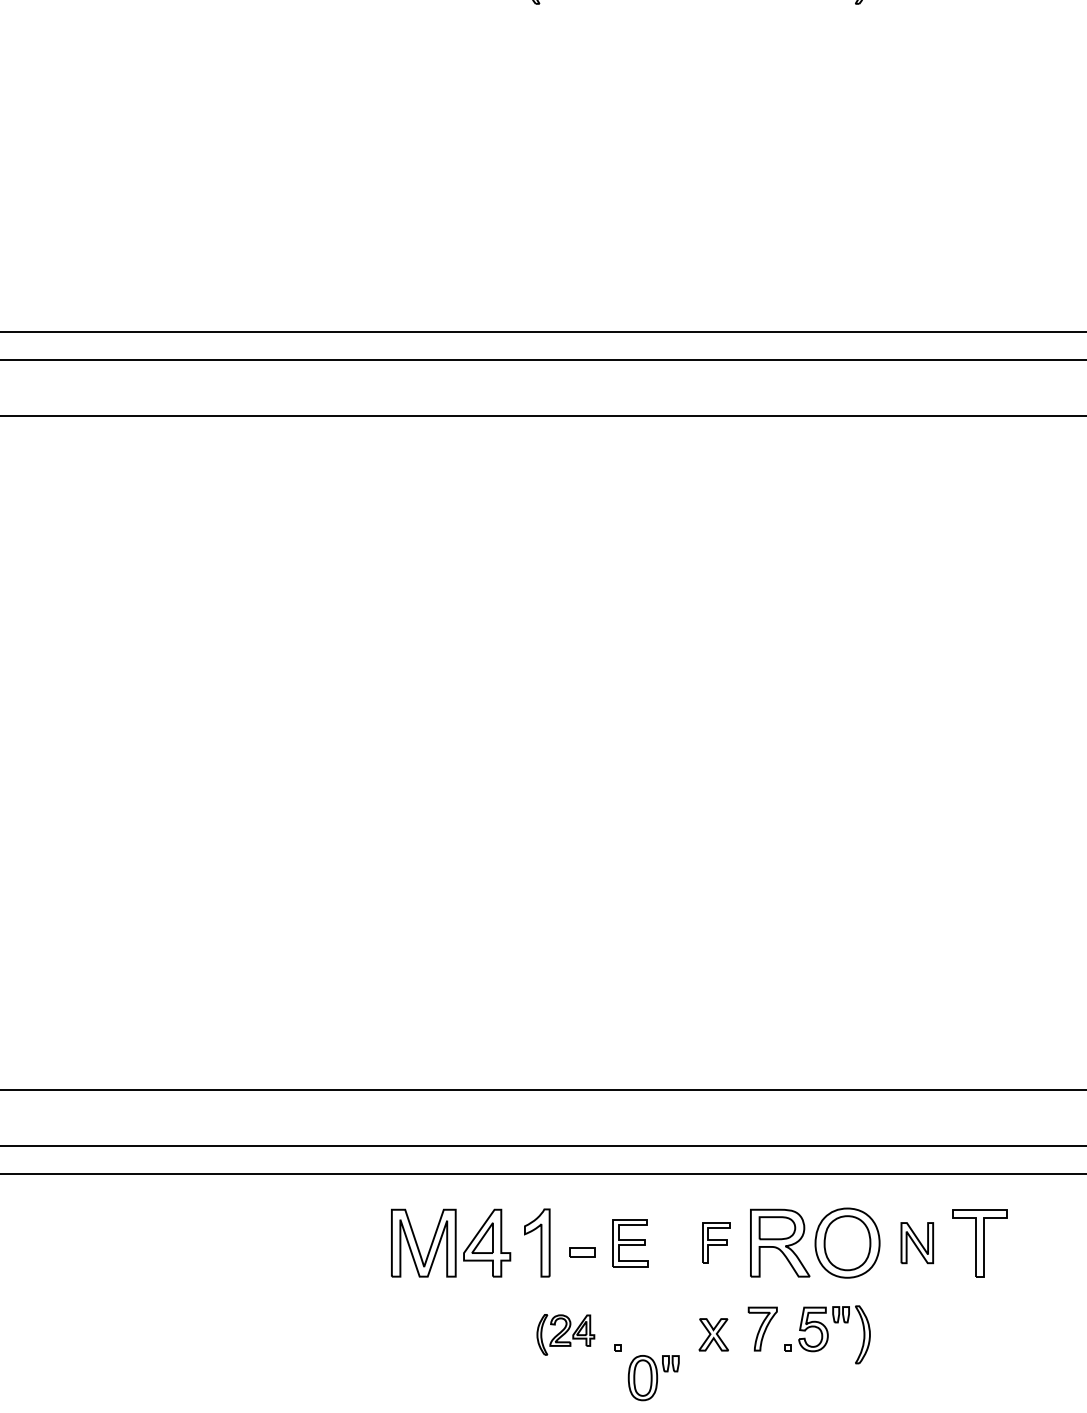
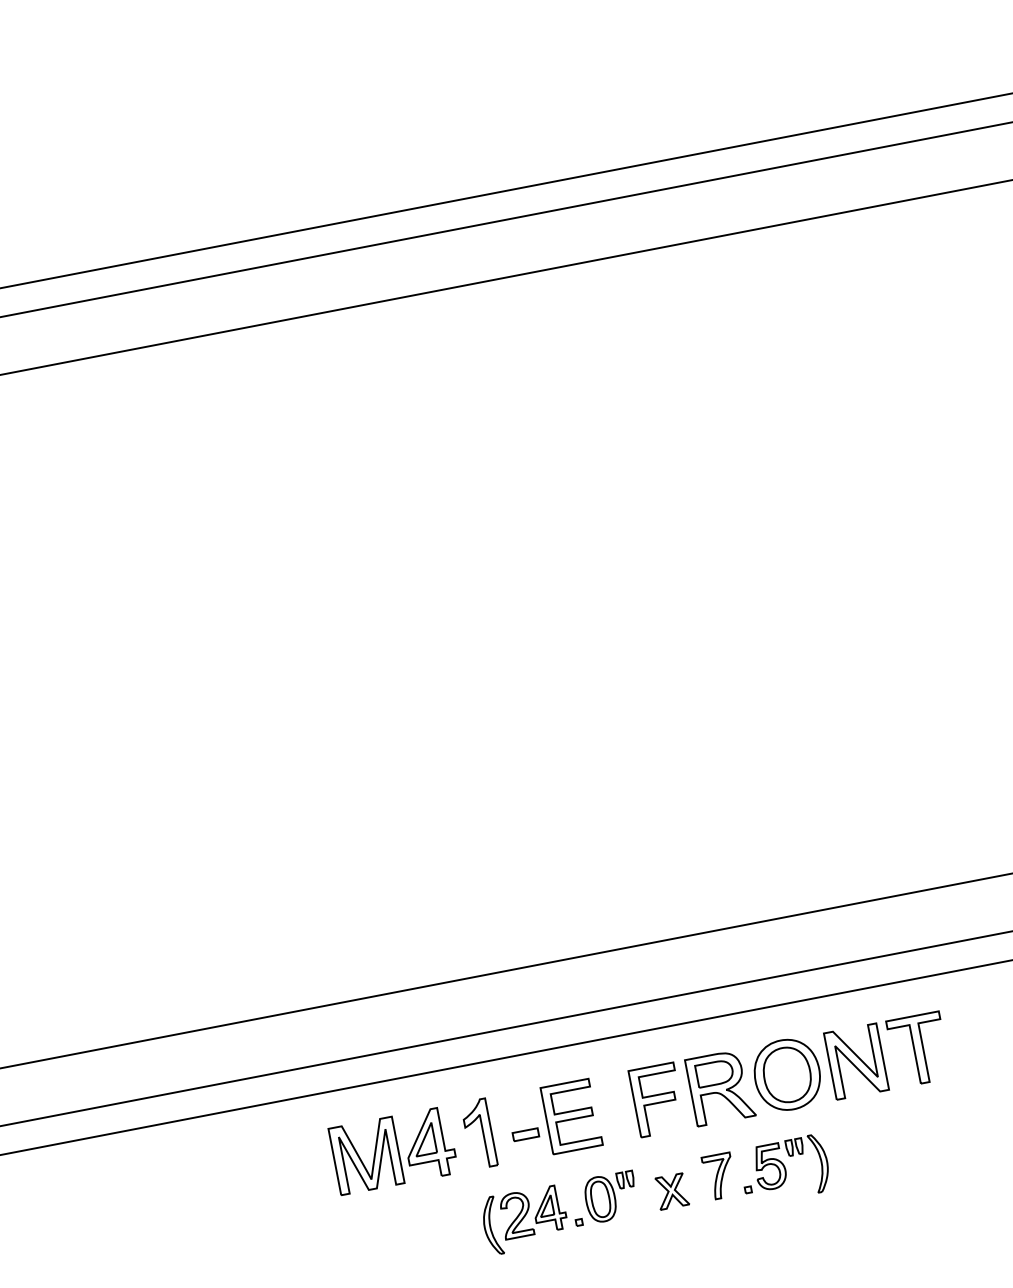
part: (917, 1242) -> (856, 1060), size x1.67
part: (629, 1243) -> (570, 1116), size x1.43
part: (716, 1243) -> (657, 1100), size x1.67
part: (565, 1334) -> (524, 1219), size x1.43
part: (653, 1378) -> (611, 1197), moved

